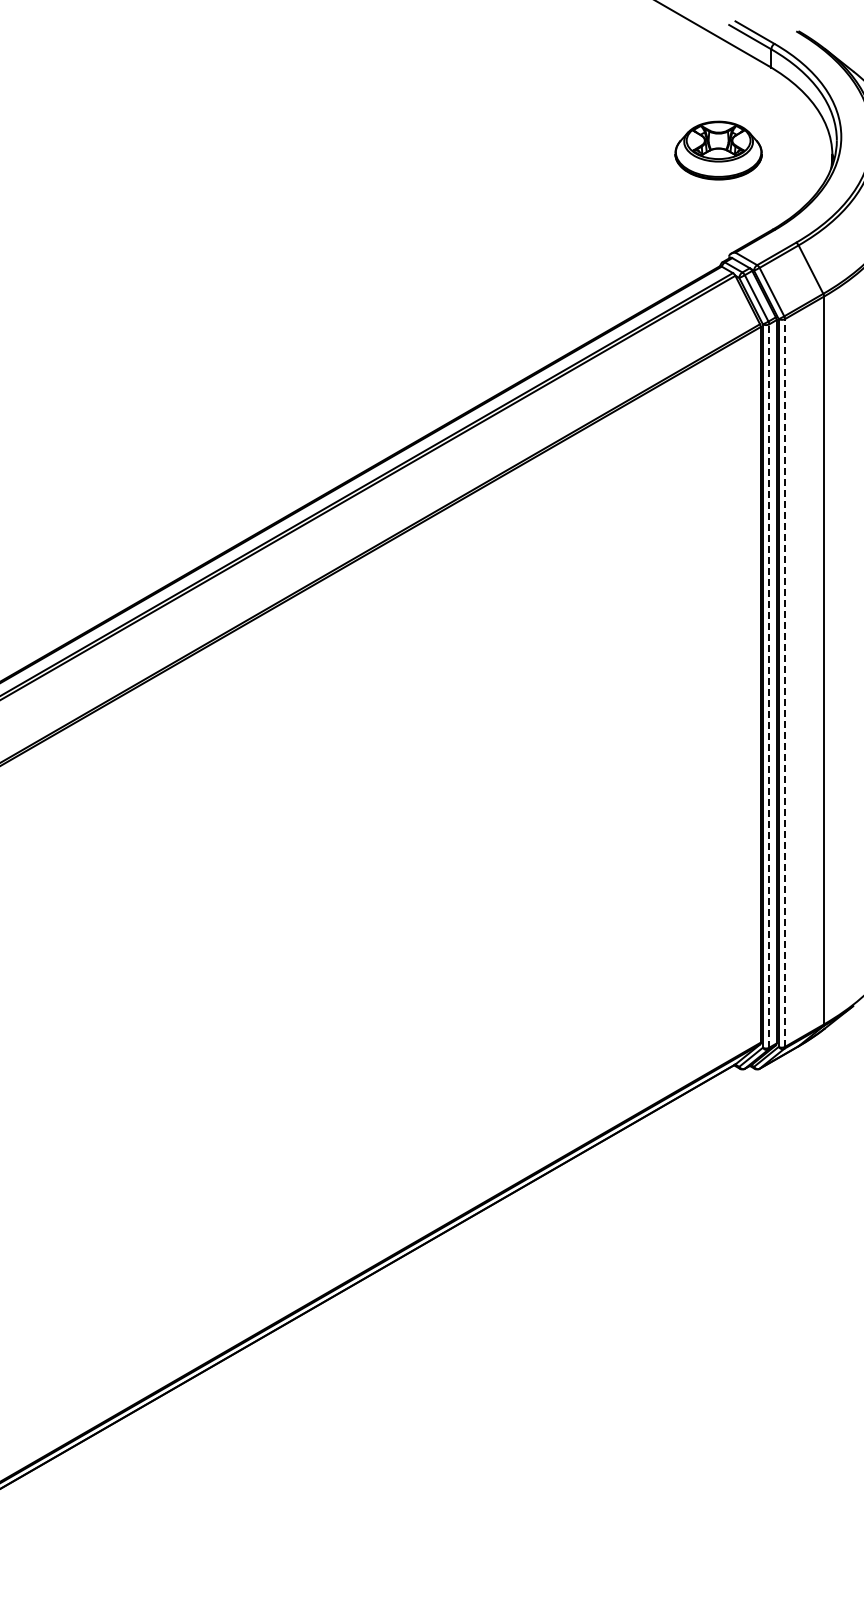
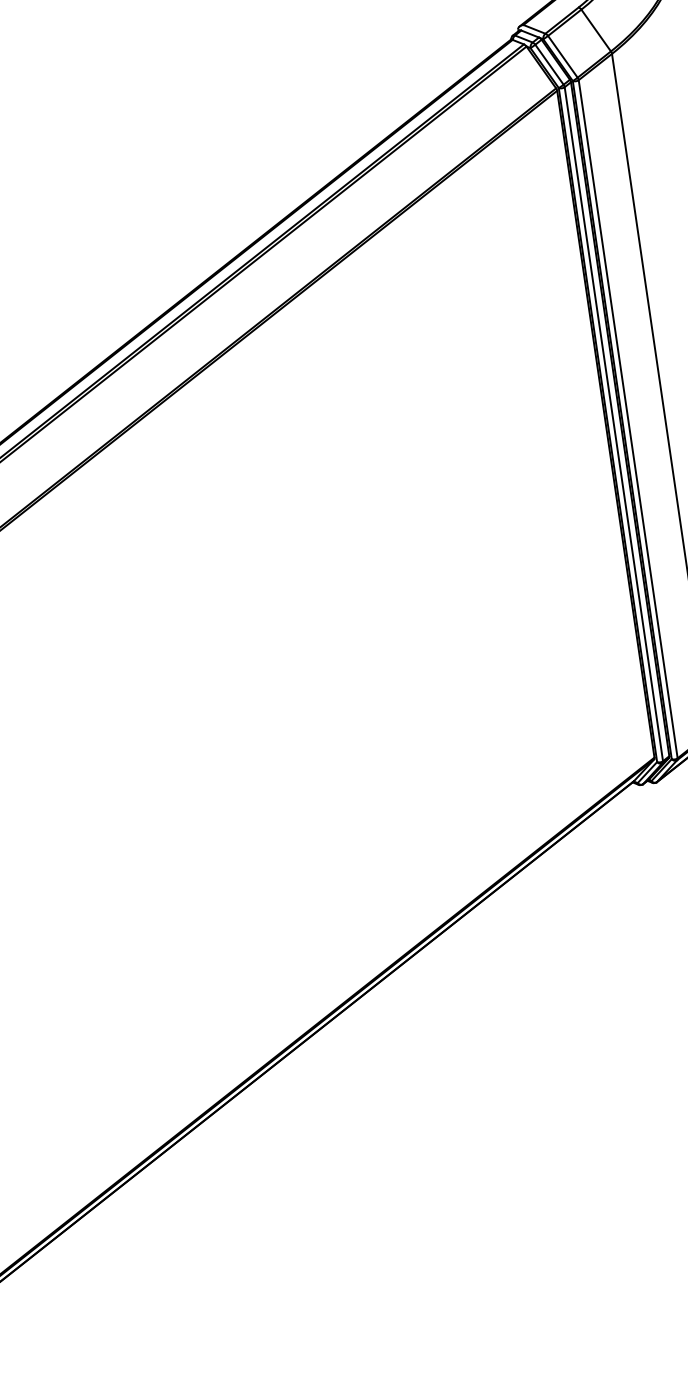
line: (785, 683) -> (628, 419), dashed -> solid
line: (769, 686) -> (614, 424), dashed -> solid

